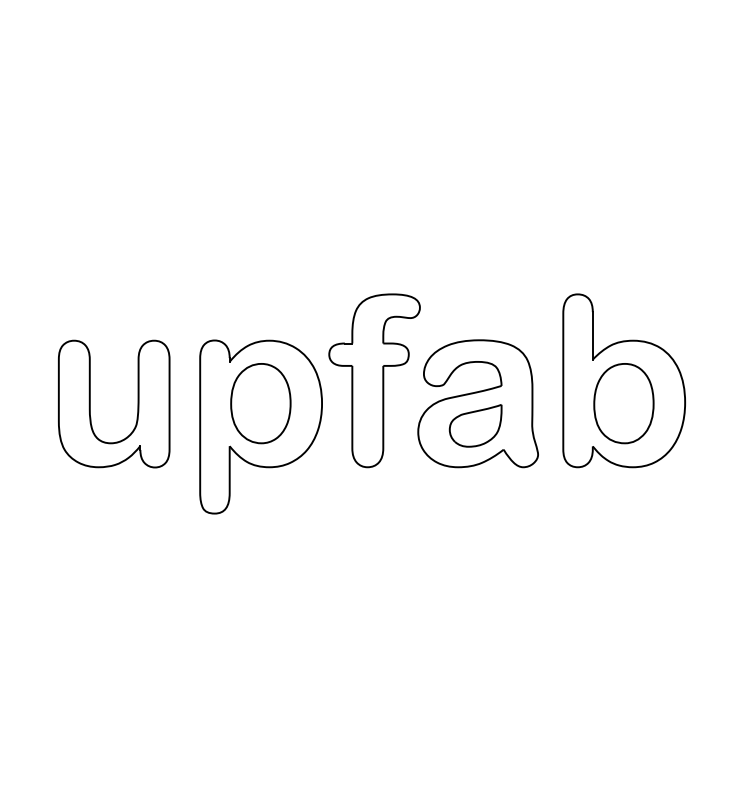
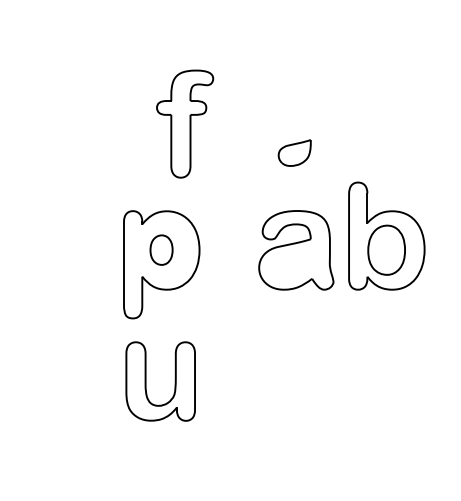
part: (375, 379) -> (185, 123), moved
part: (260, 402) -> (161, 249), size x0.6
part: (91, 404) -> (146, 381), moved
part: (475, 424) -> (294, 152), moved

